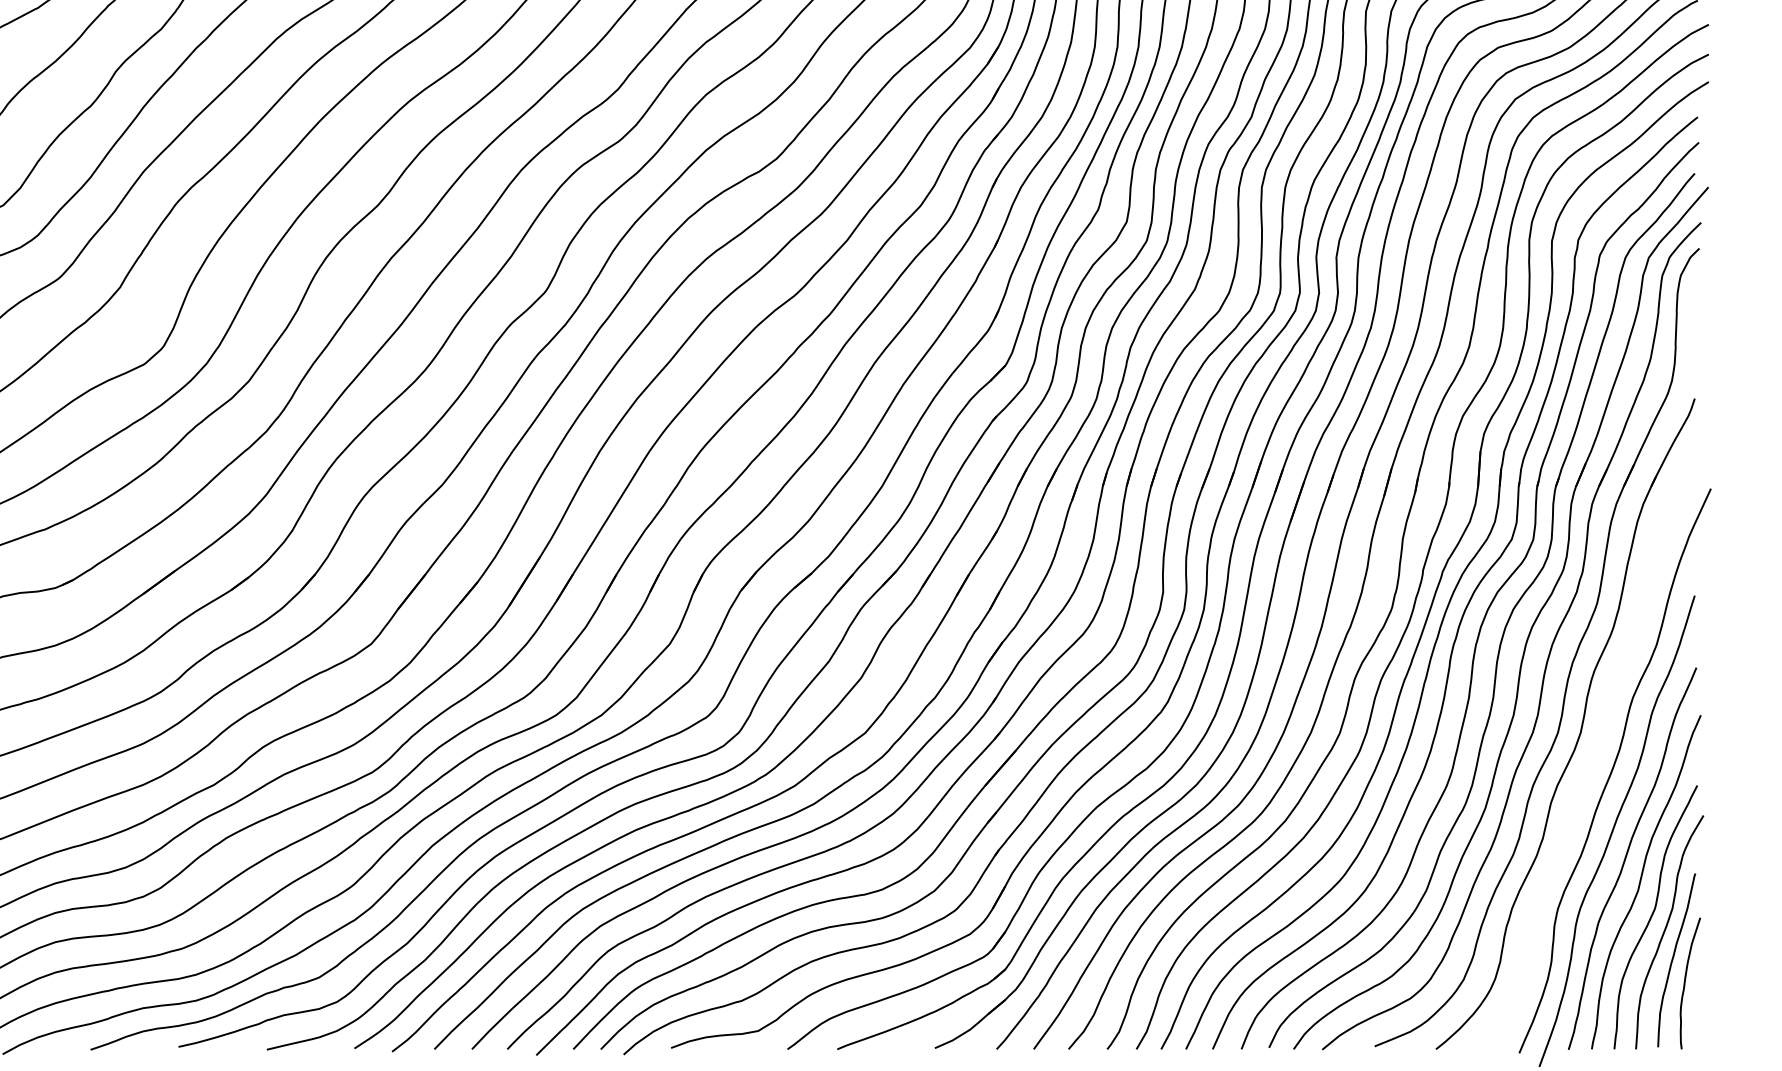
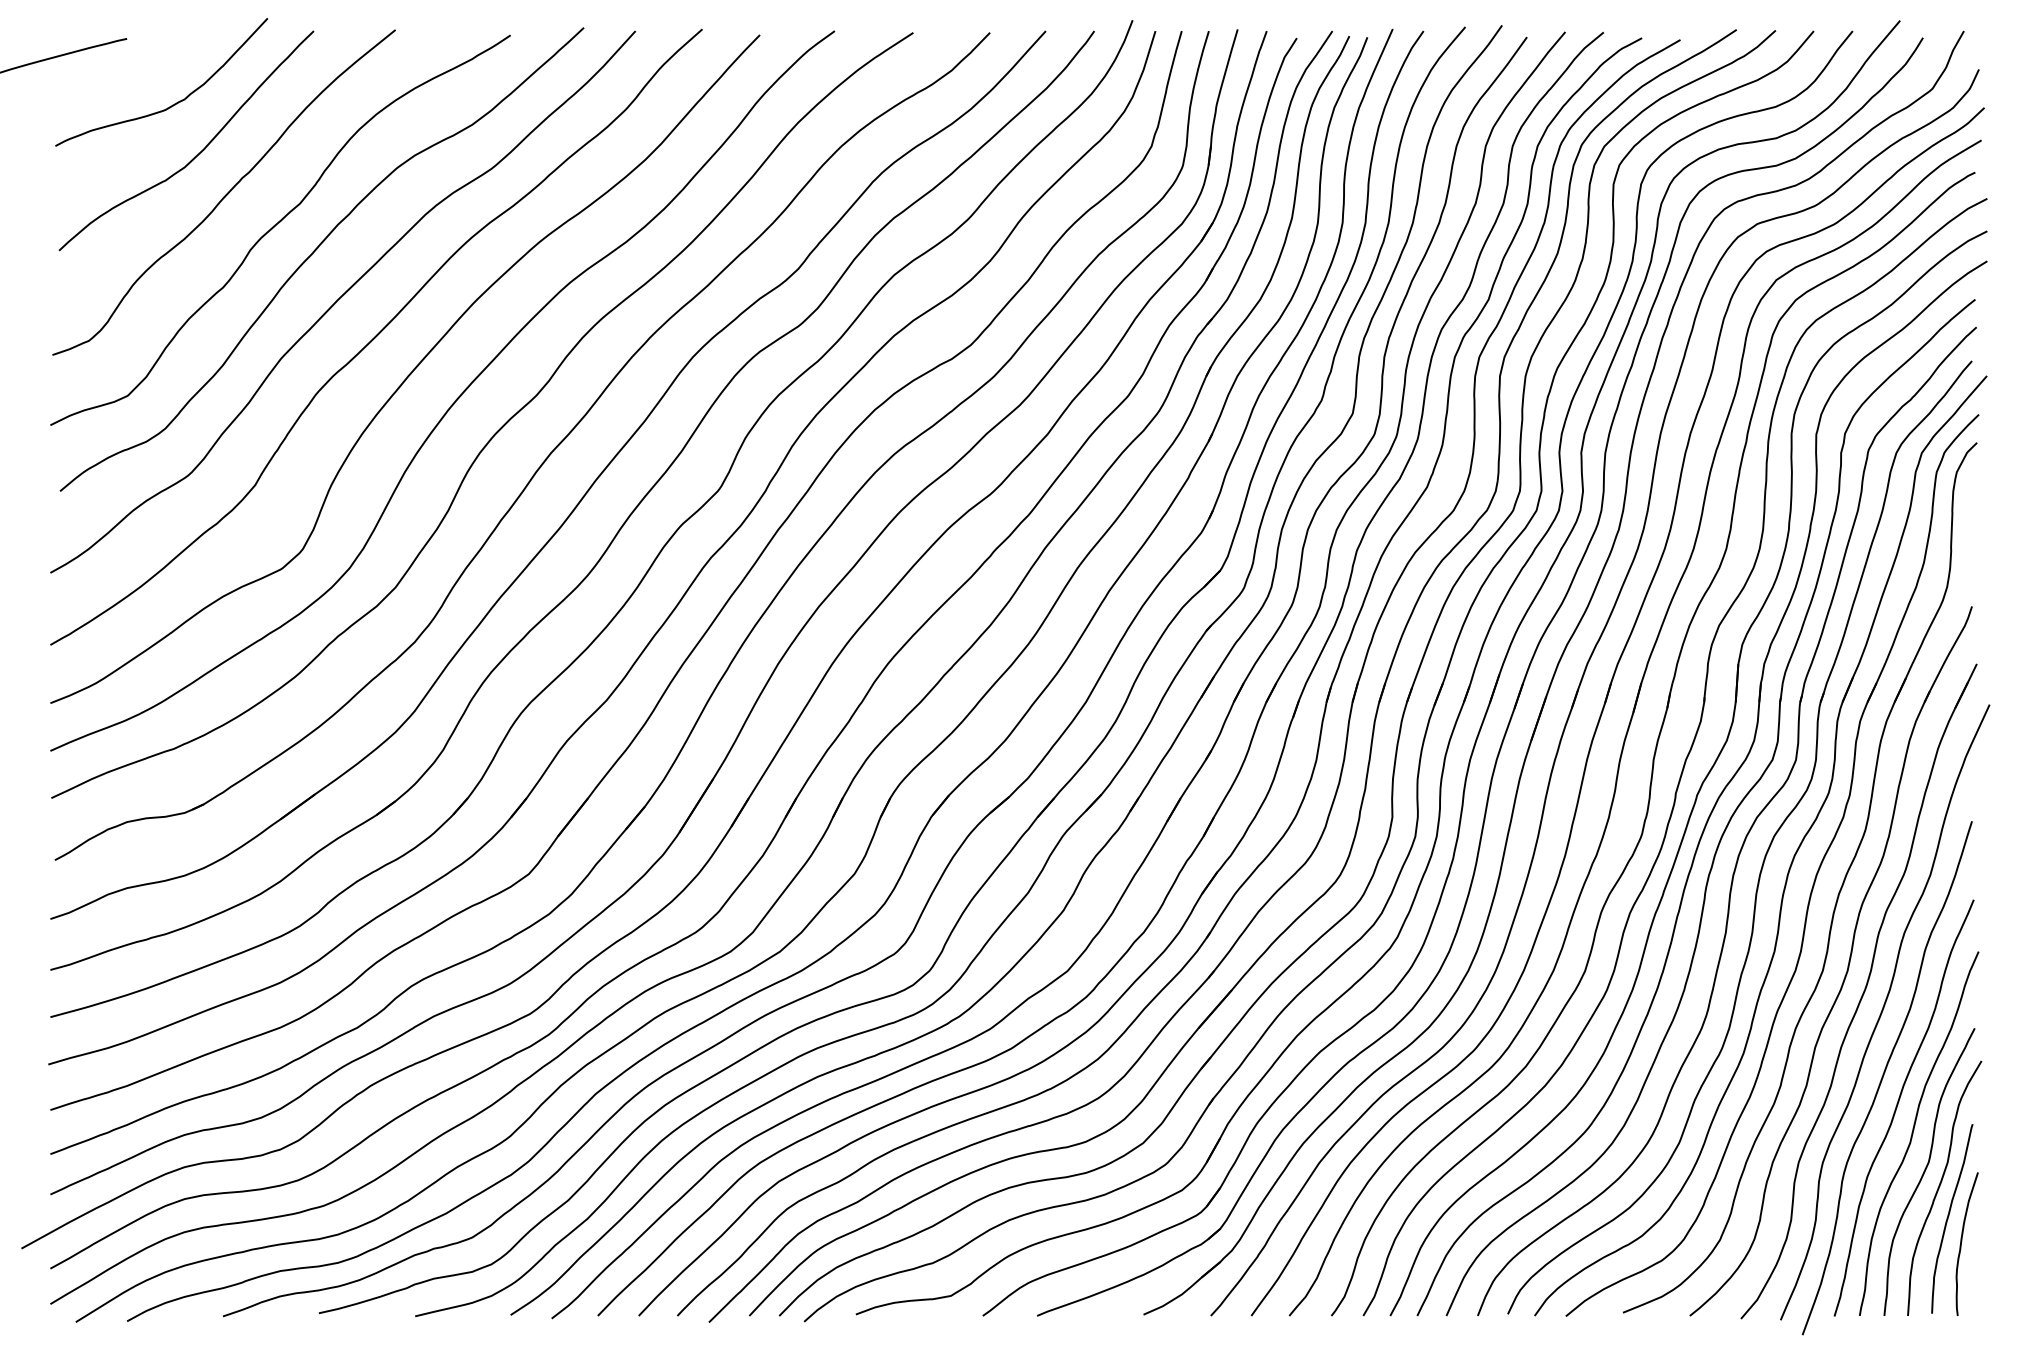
part: (1590, 751) -> (1858, 991), added

